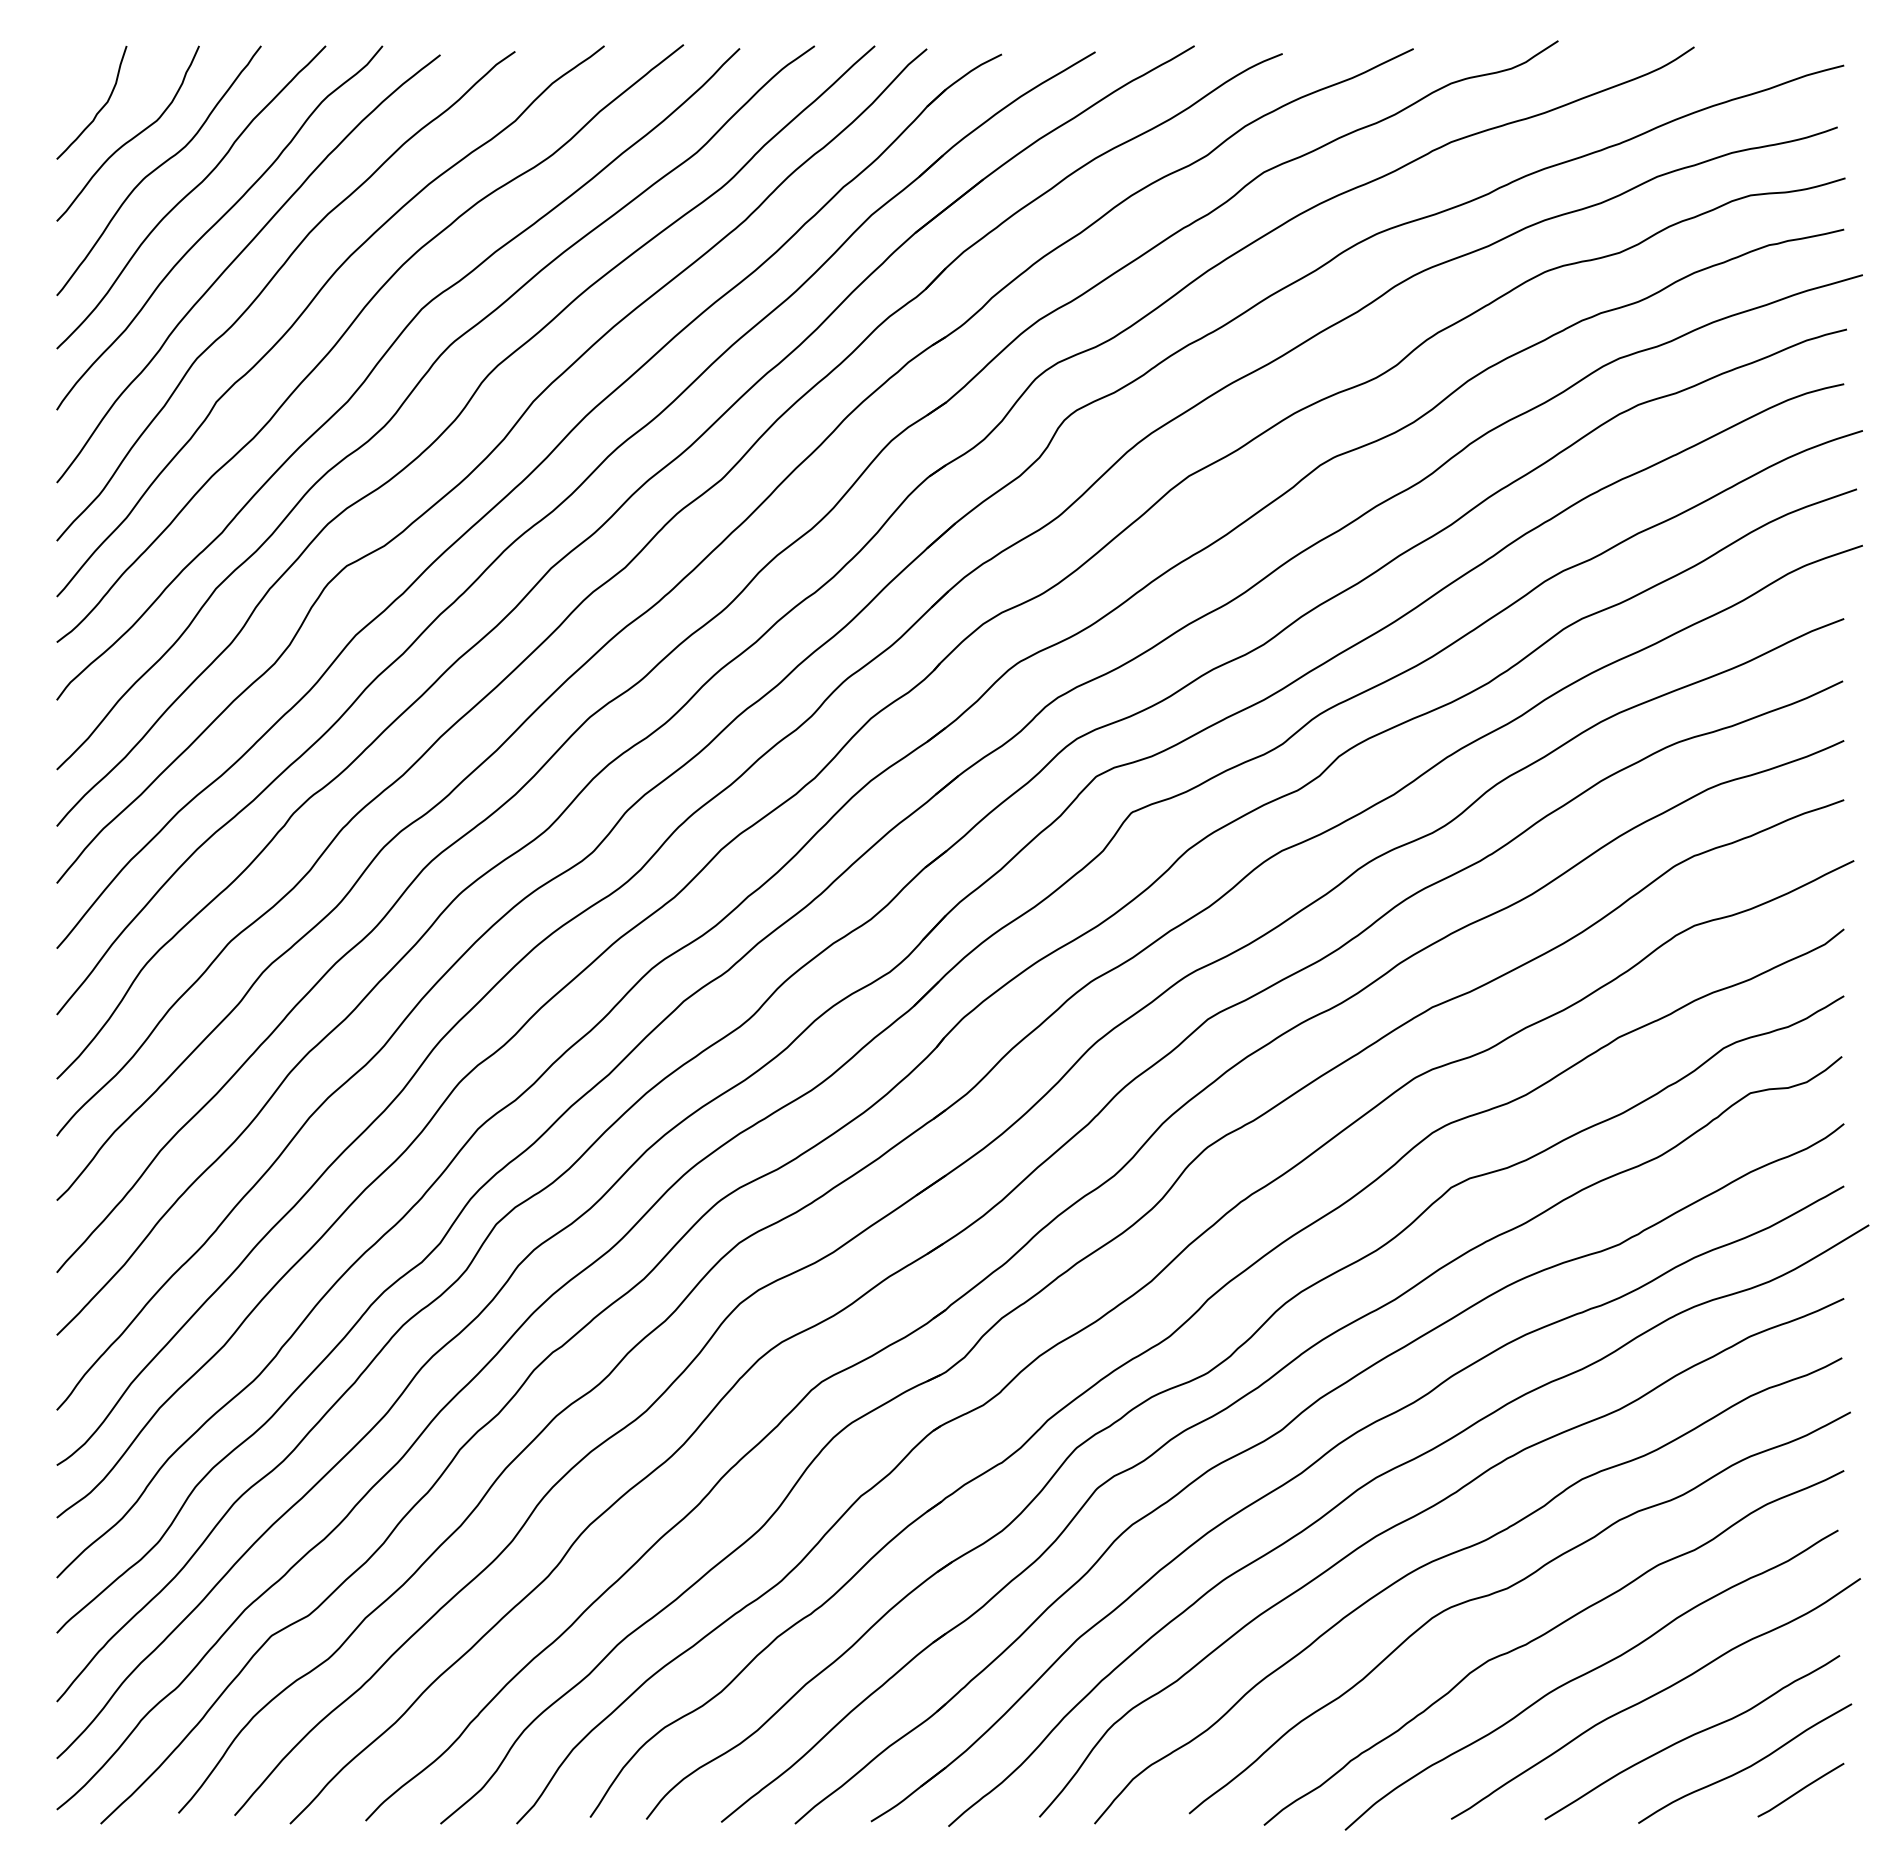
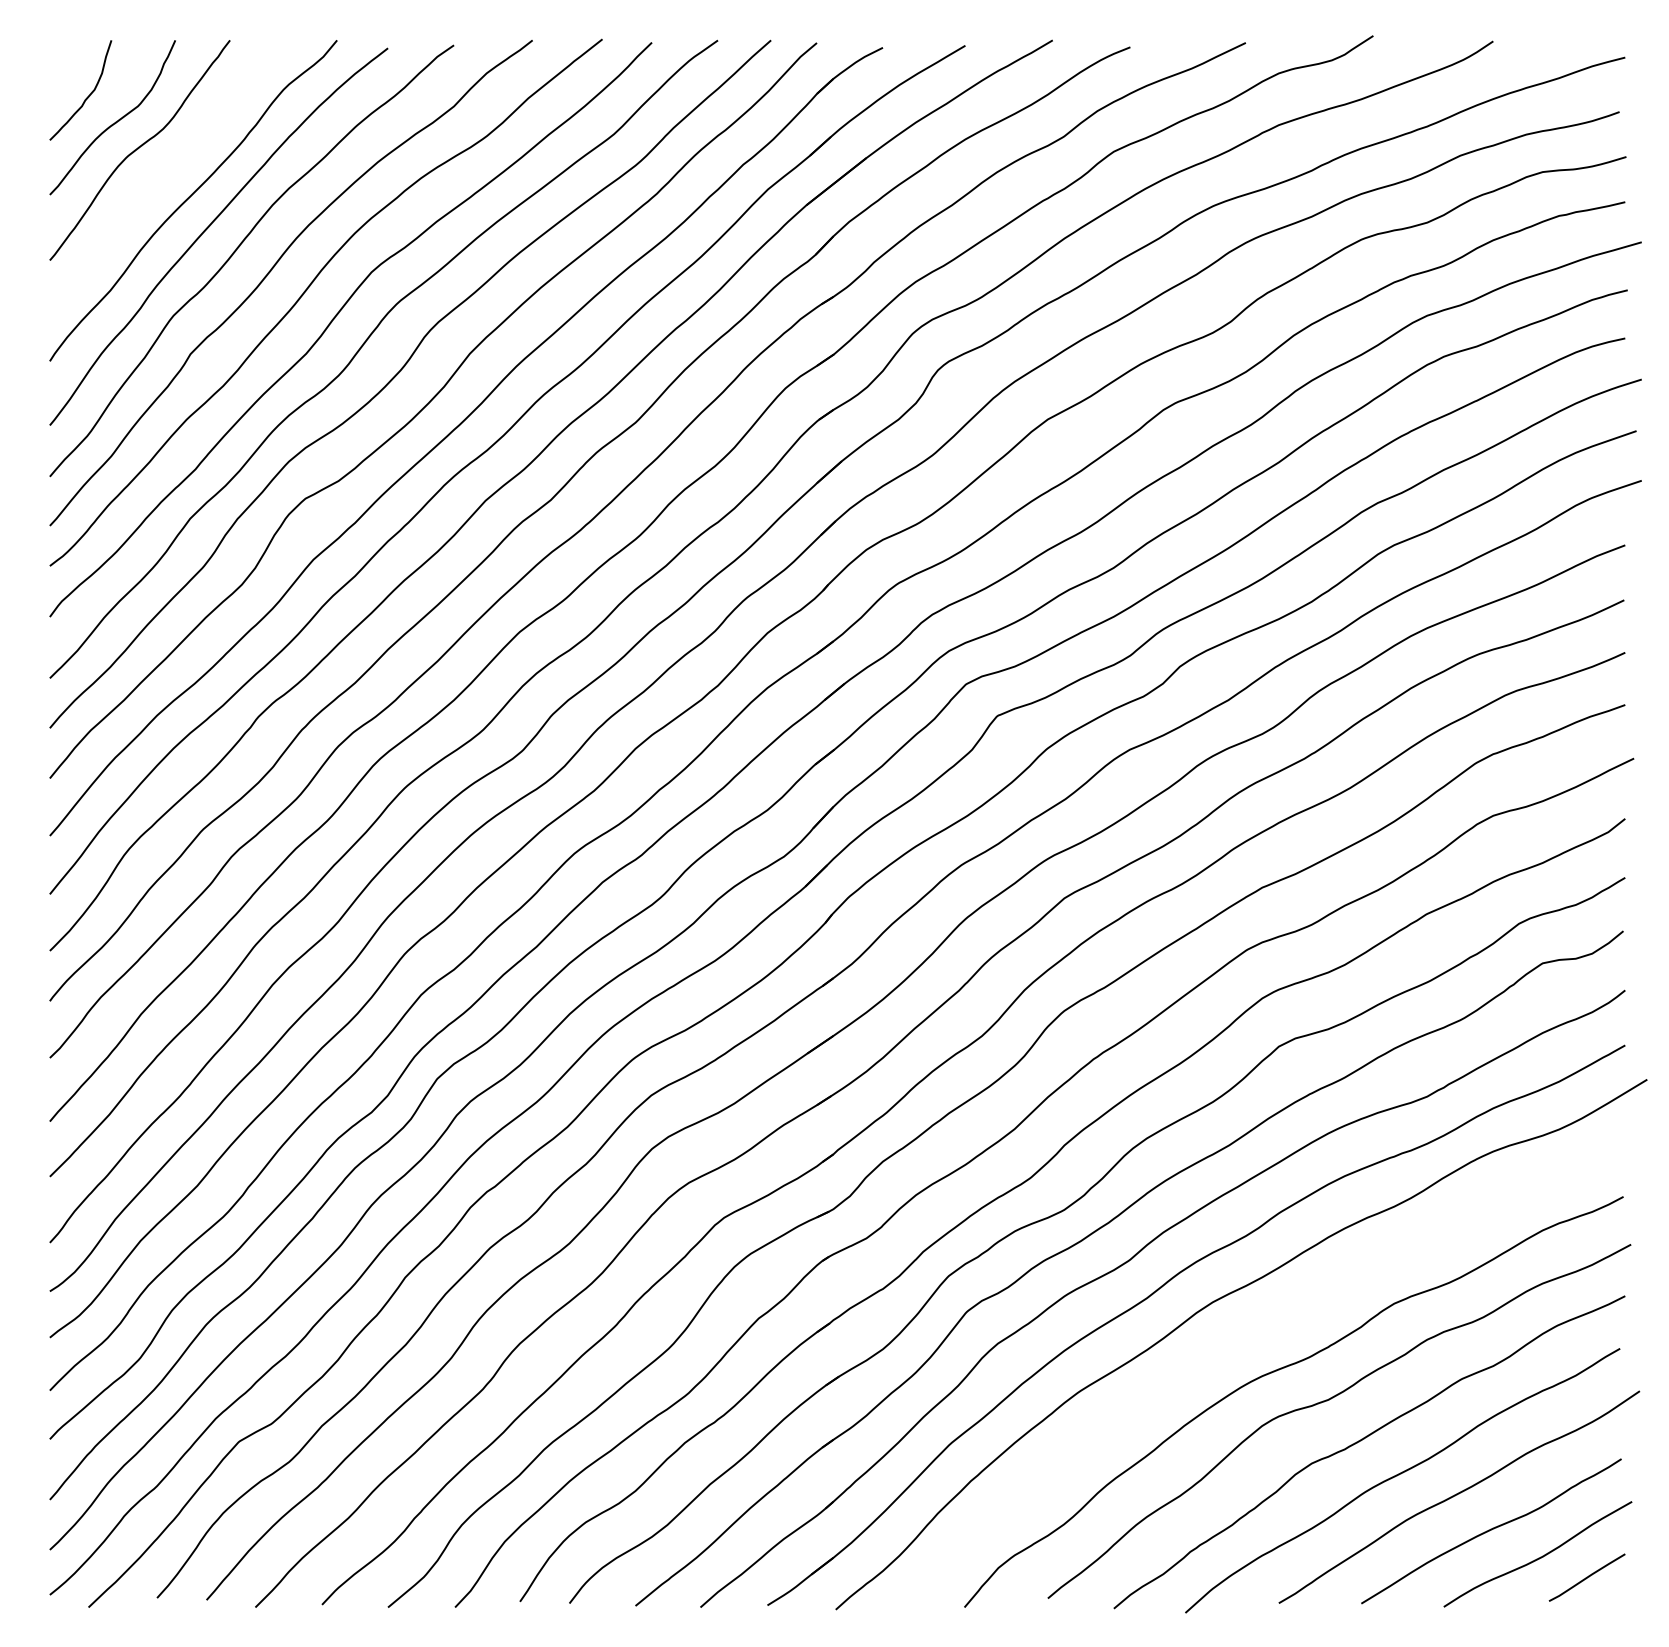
curve: (189, 194) -> (166, 171), removed
curve: (1420, 1514) -> (1251, 1334), removed

